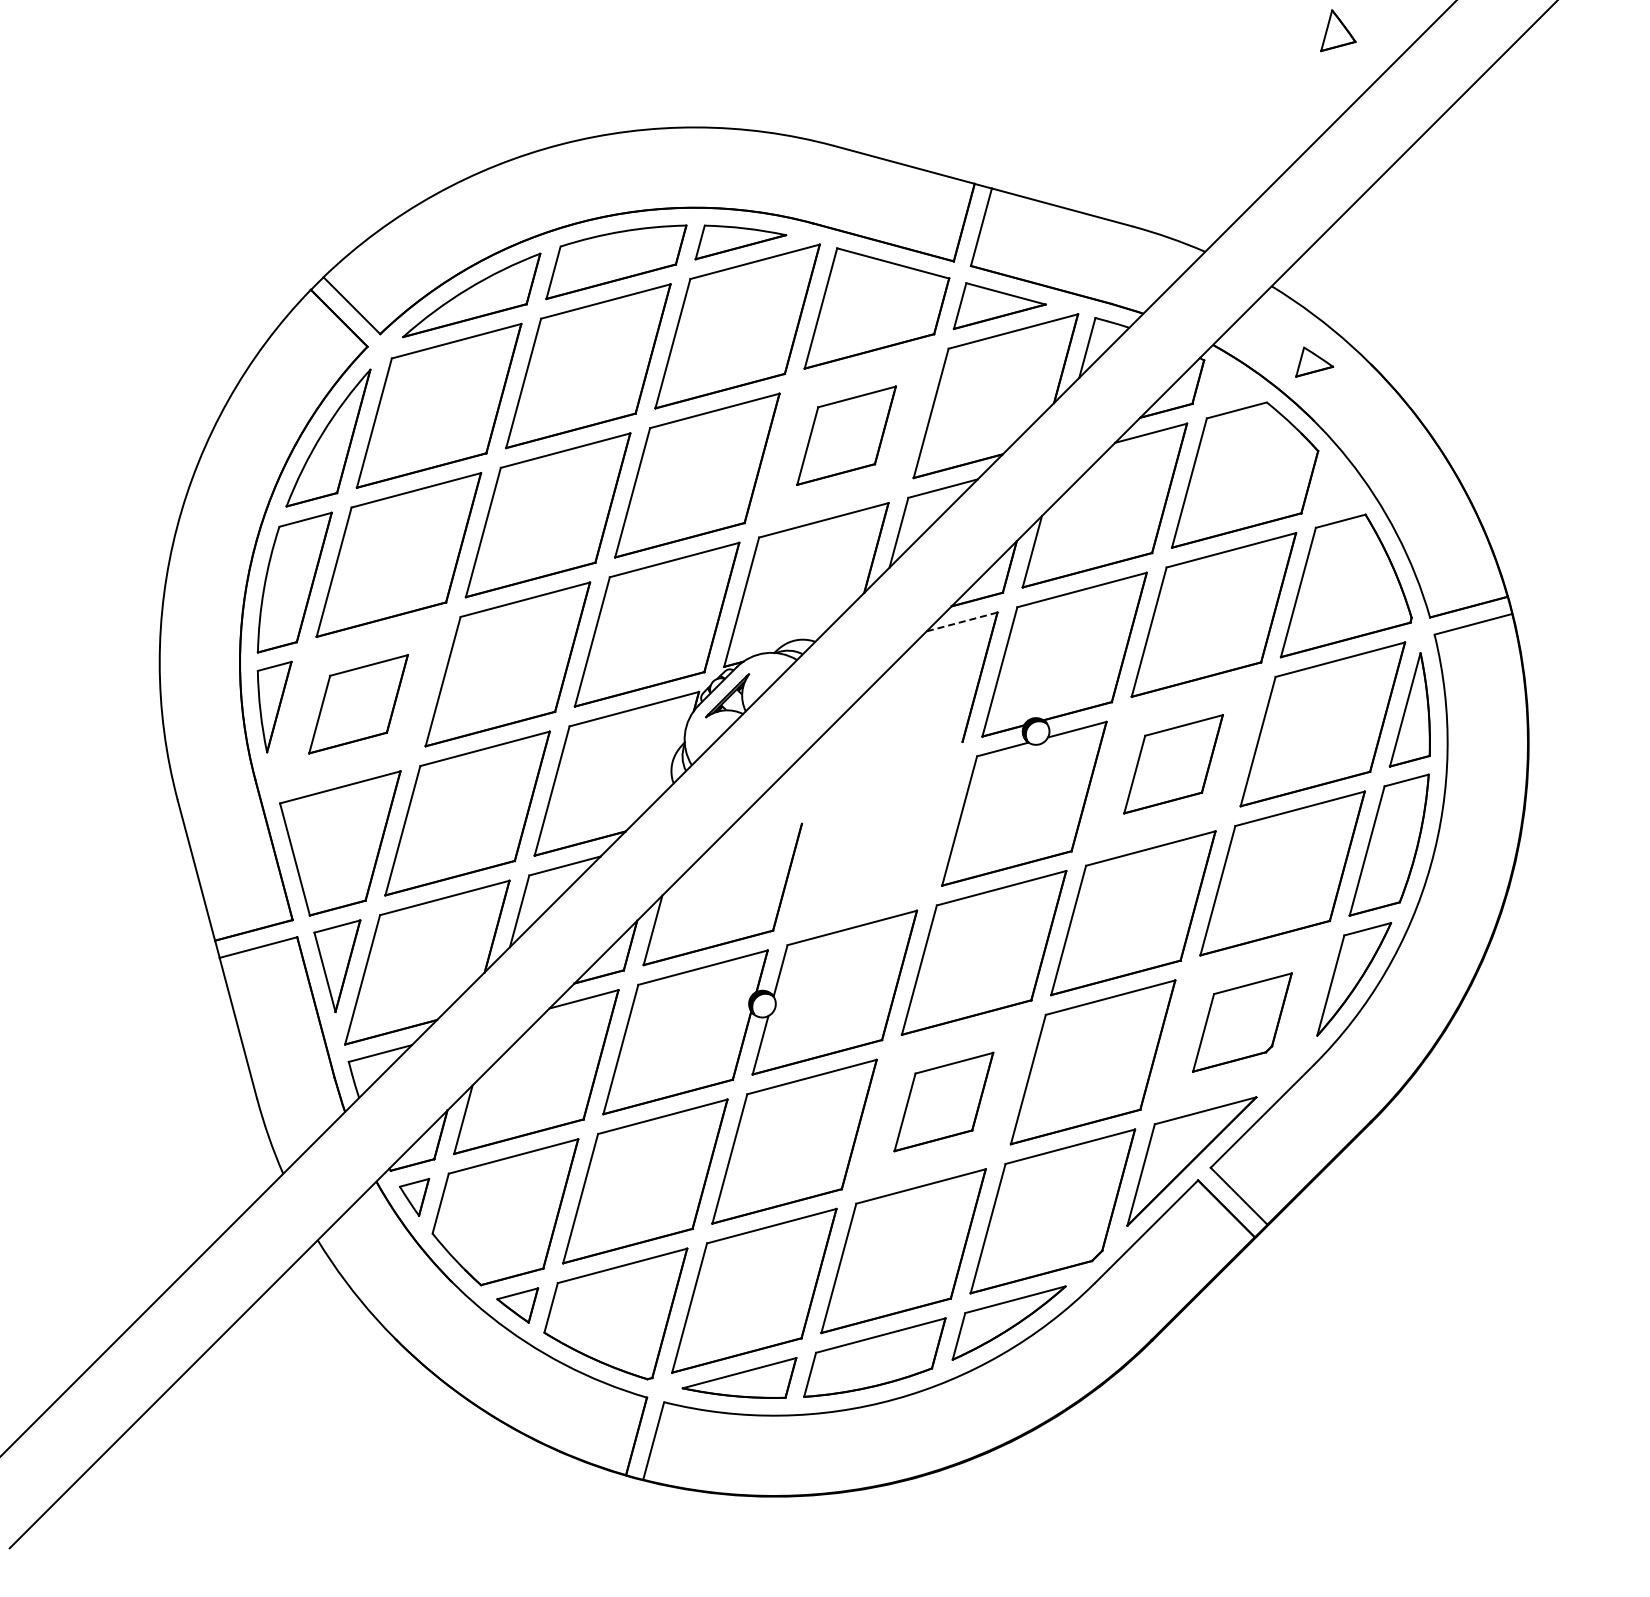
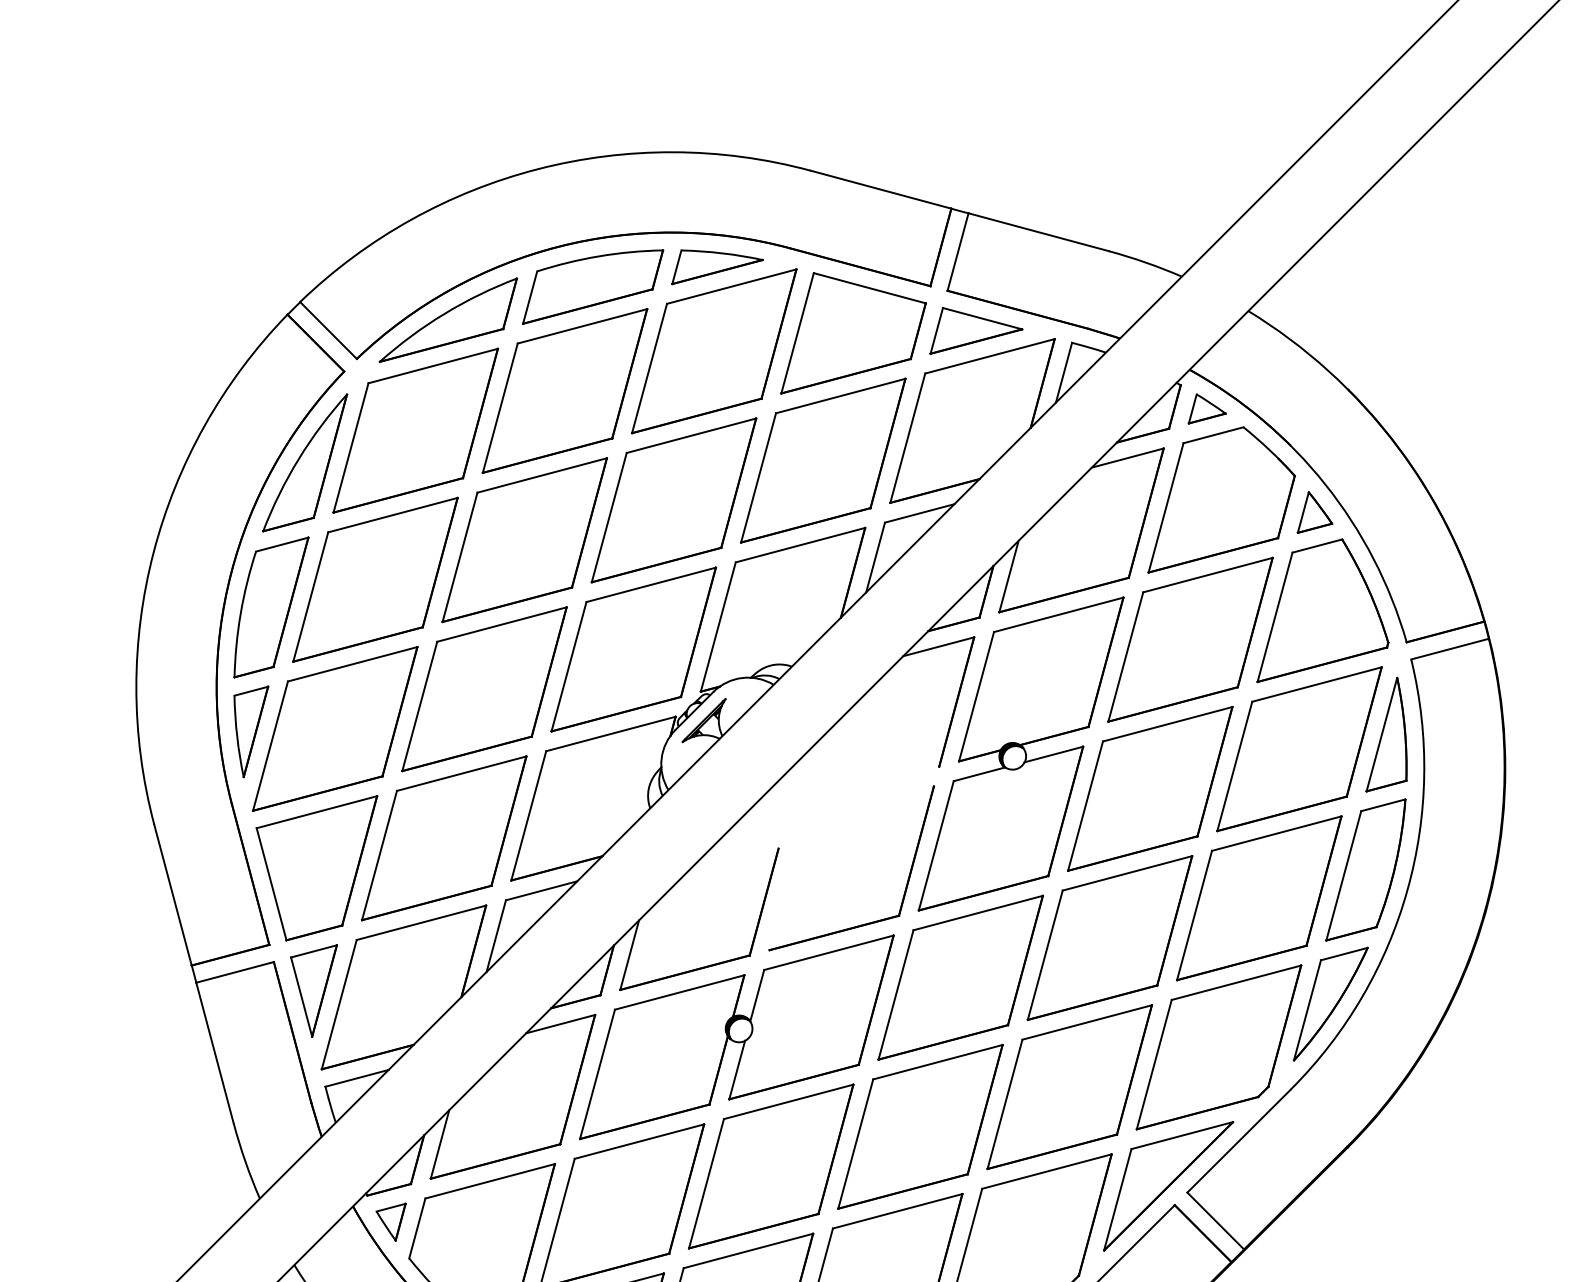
part: (1338, 30) -> (1315, 512), moved
part: (1314, 361) -> (1207, 408), moved
part: (846, 435) -> (823, 460), size x1.67
line: (962, 621) -> (939, 646), dashed -> solid
part: (358, 704) -> (335, 729), size x1.67
part: (1173, 764) -> (1150, 789), size x1.67
part: (888, 898) -> (865, 923), added
part: (1242, 1022) -> (1219, 1047), size x1.67
part: (943, 1101) -> (920, 1126), size x1.67

